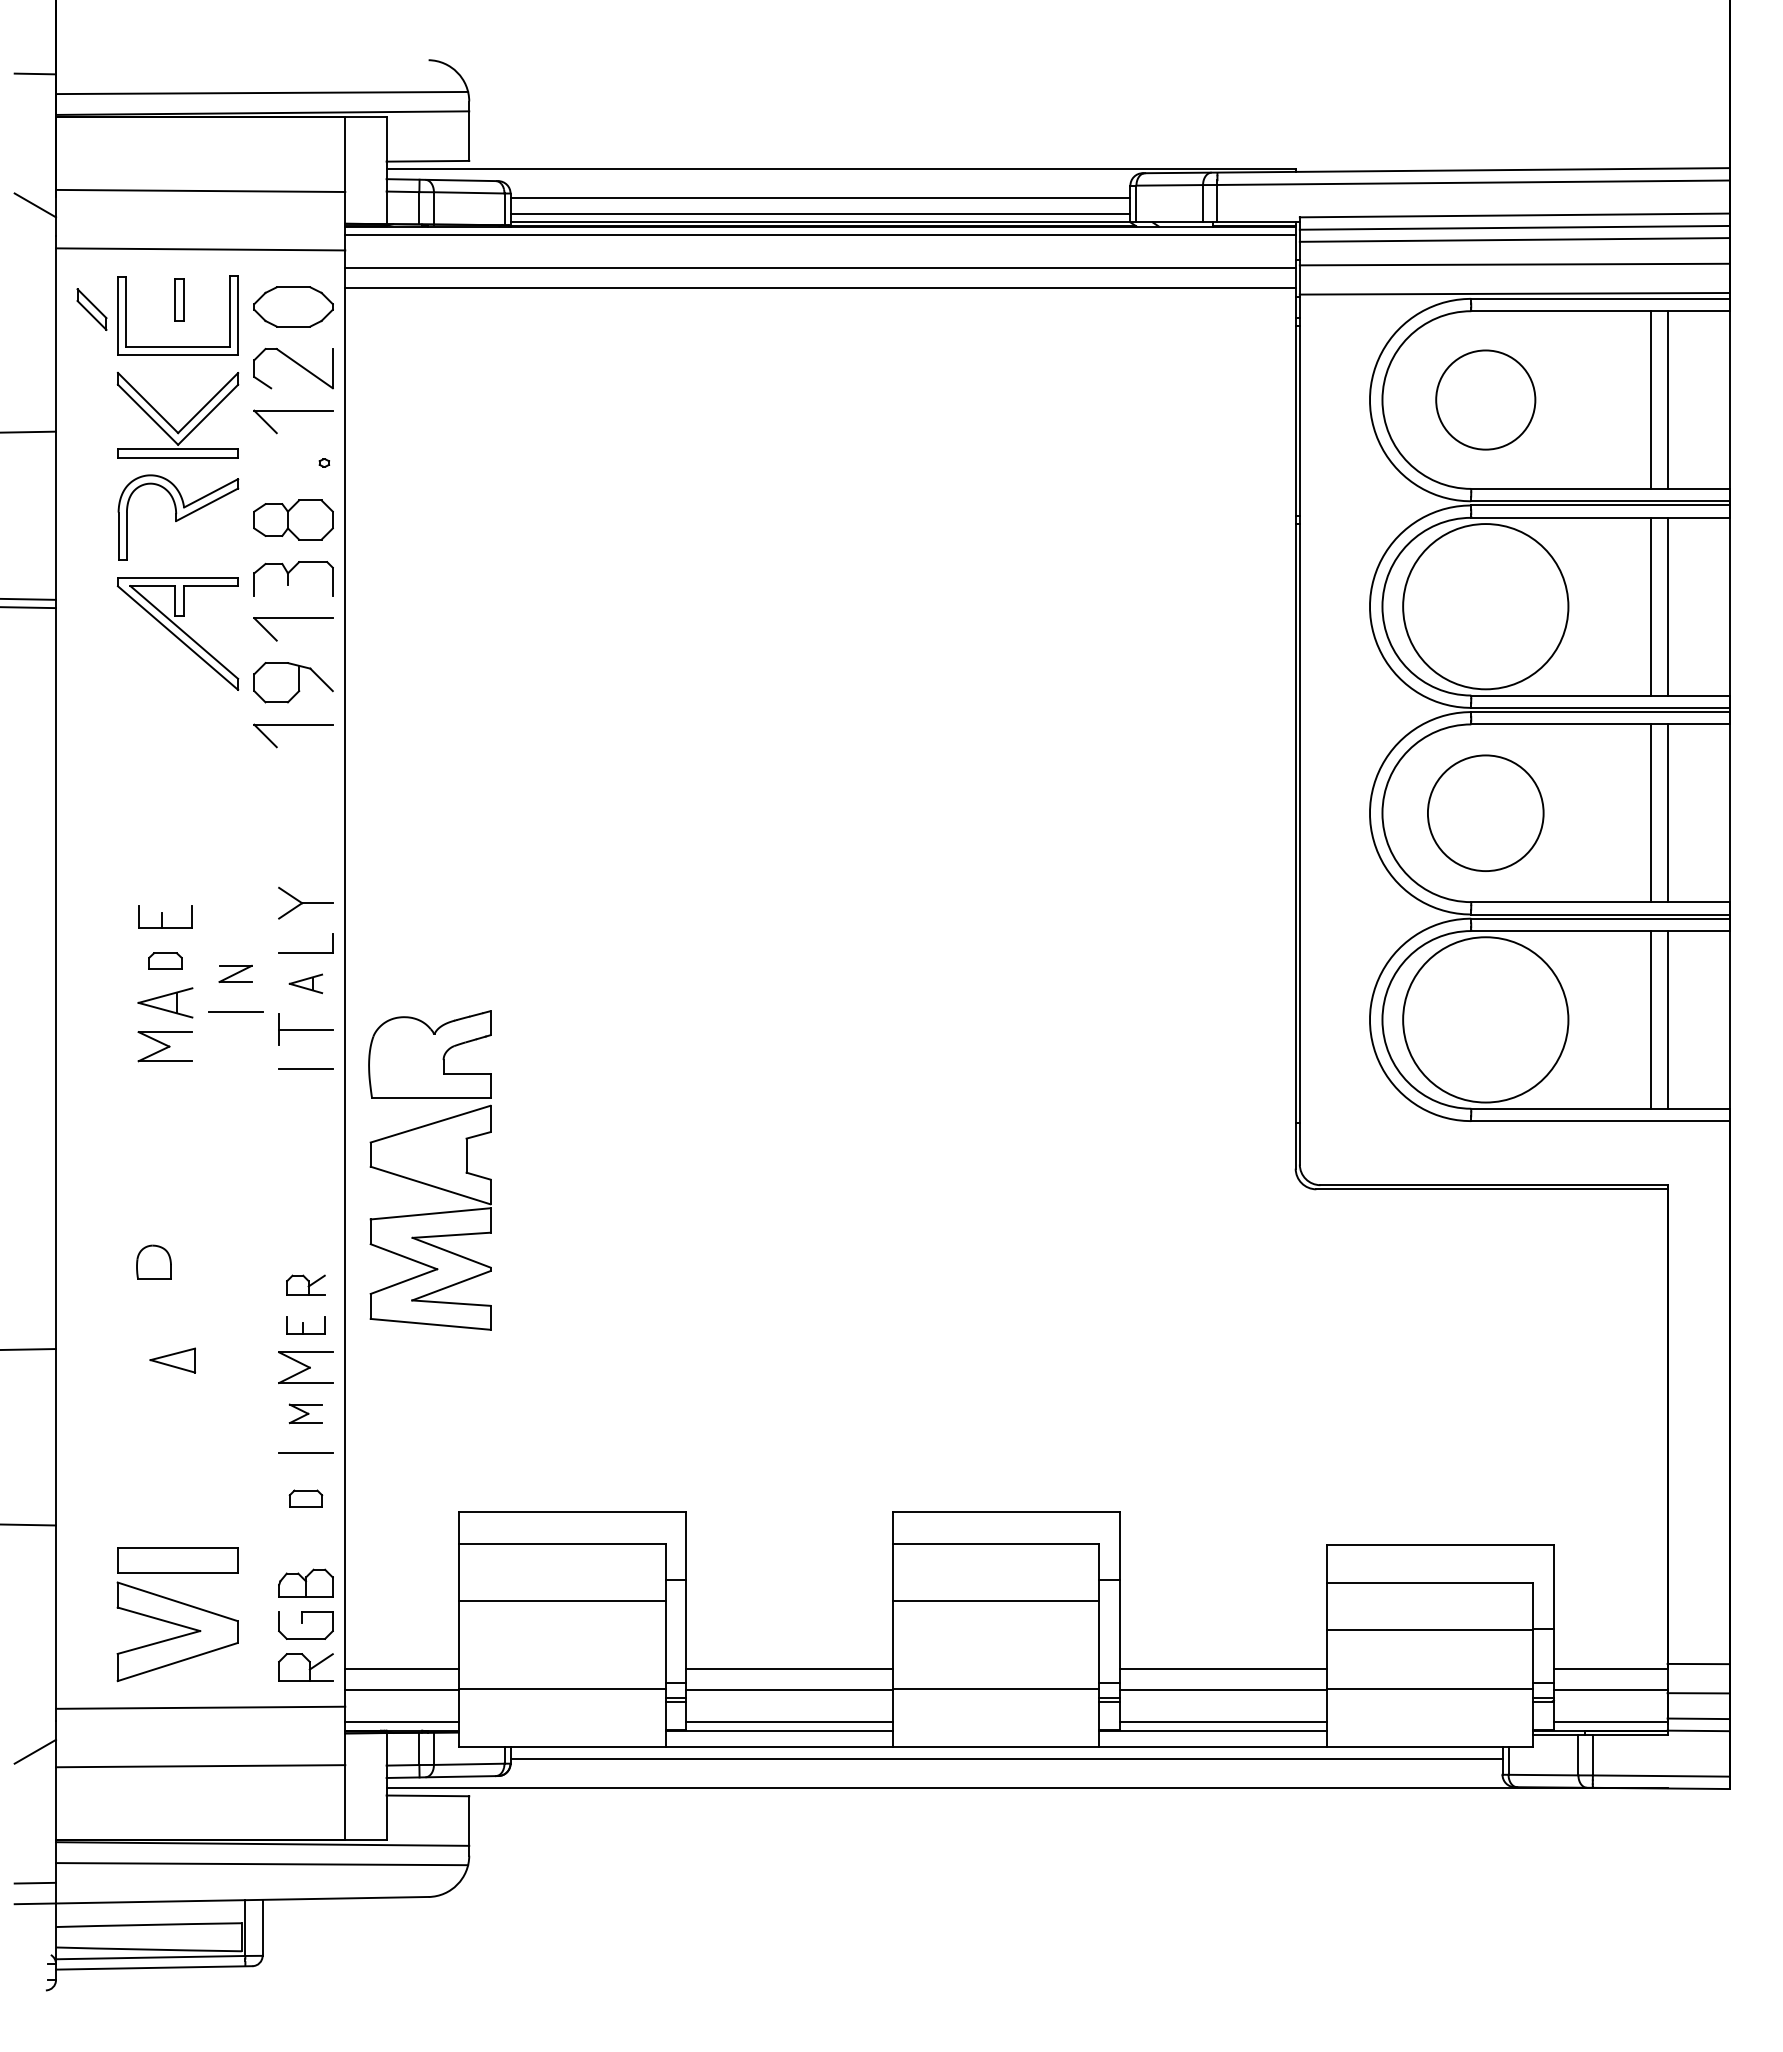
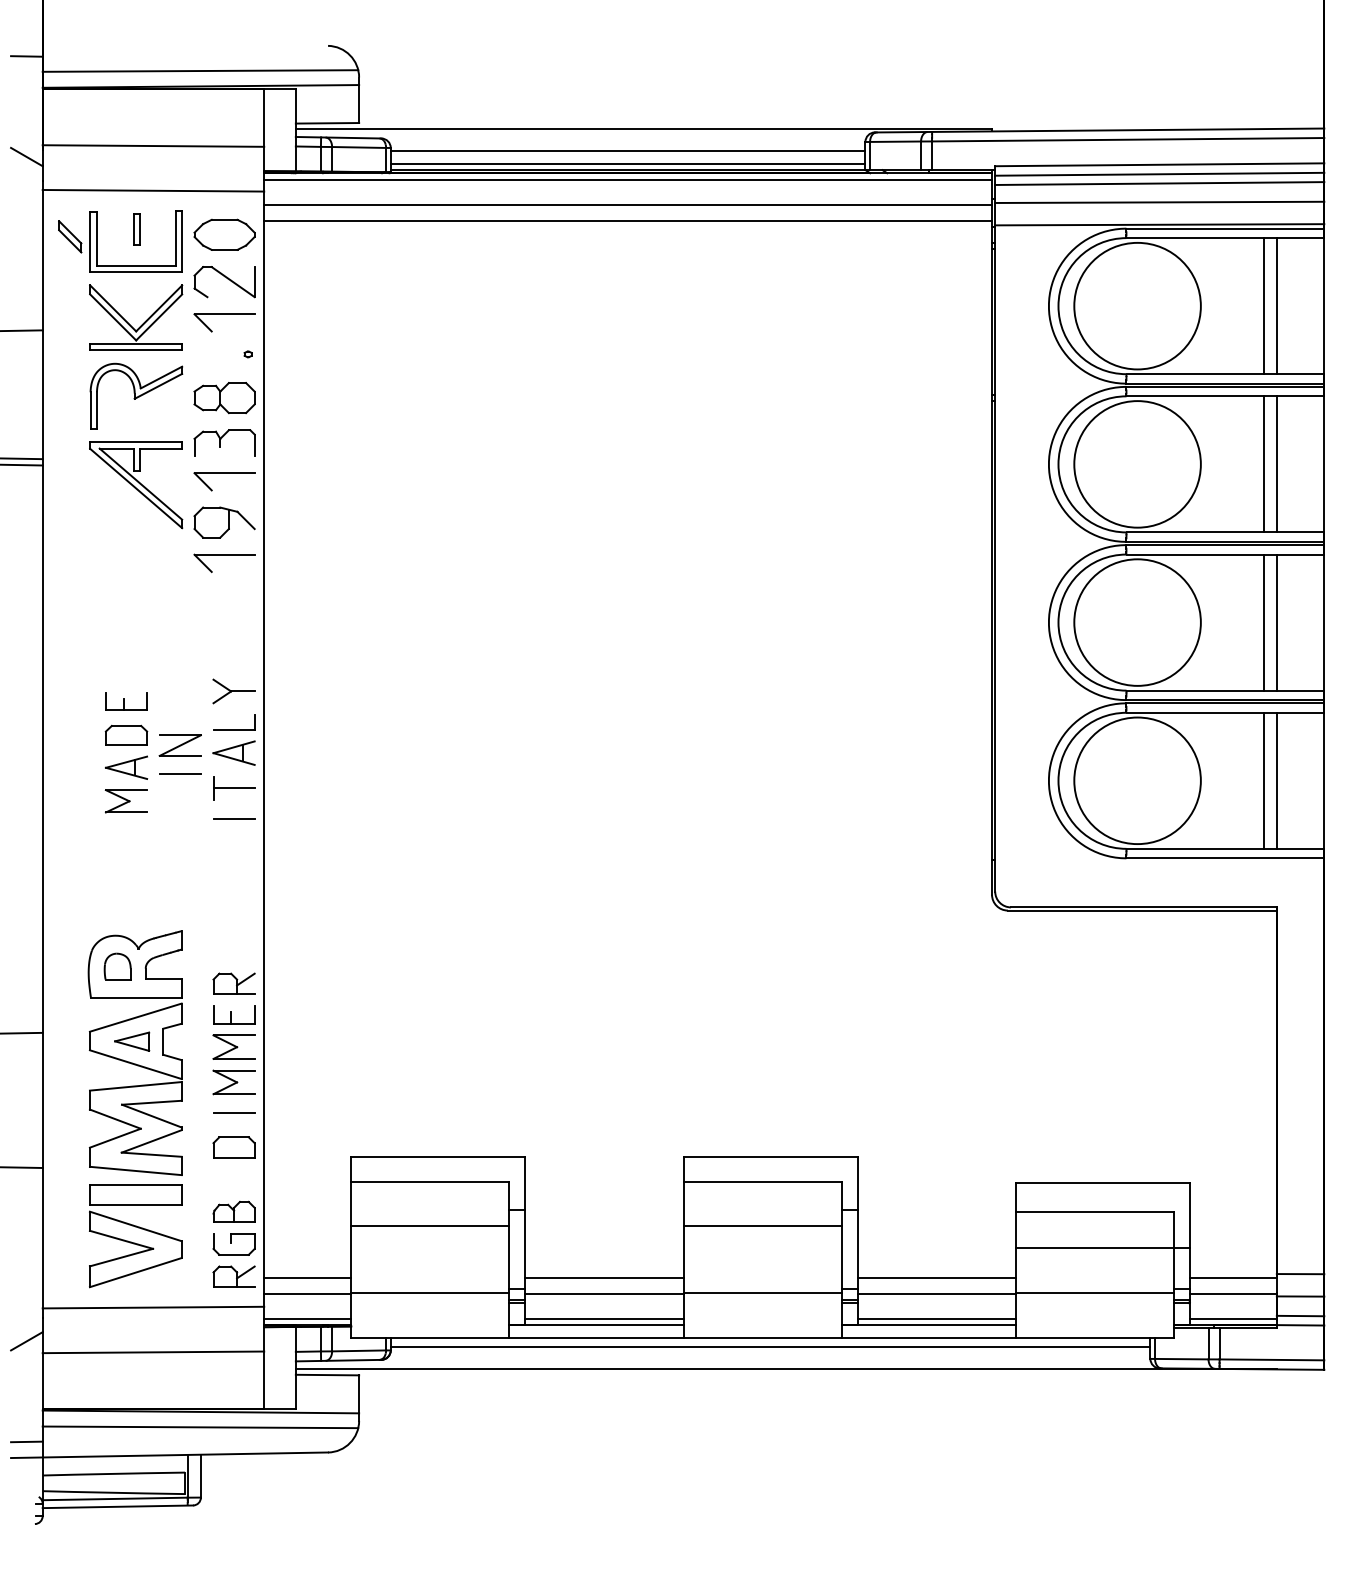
circle: (1485, 399) -> (1137, 305), size x1.67
circle: (1485, 812) -> (1137, 622), size x1.43
part: (165, 960) -> (126, 735), size x1.67
part: (235, 973) -> (180, 745), size x1.67
part: (305, 983) -> (233, 752), size x1.67
part: (429, 1170) -> (134, 1053), moved
part: (305, 1284) -> (233, 983), size x1.43
part: (305, 1325) -> (233, 1014), size x1.43
part: (305, 1413) -> (233, 1082), size x1.67
part: (305, 1498) -> (233, 1147), size x1.67

